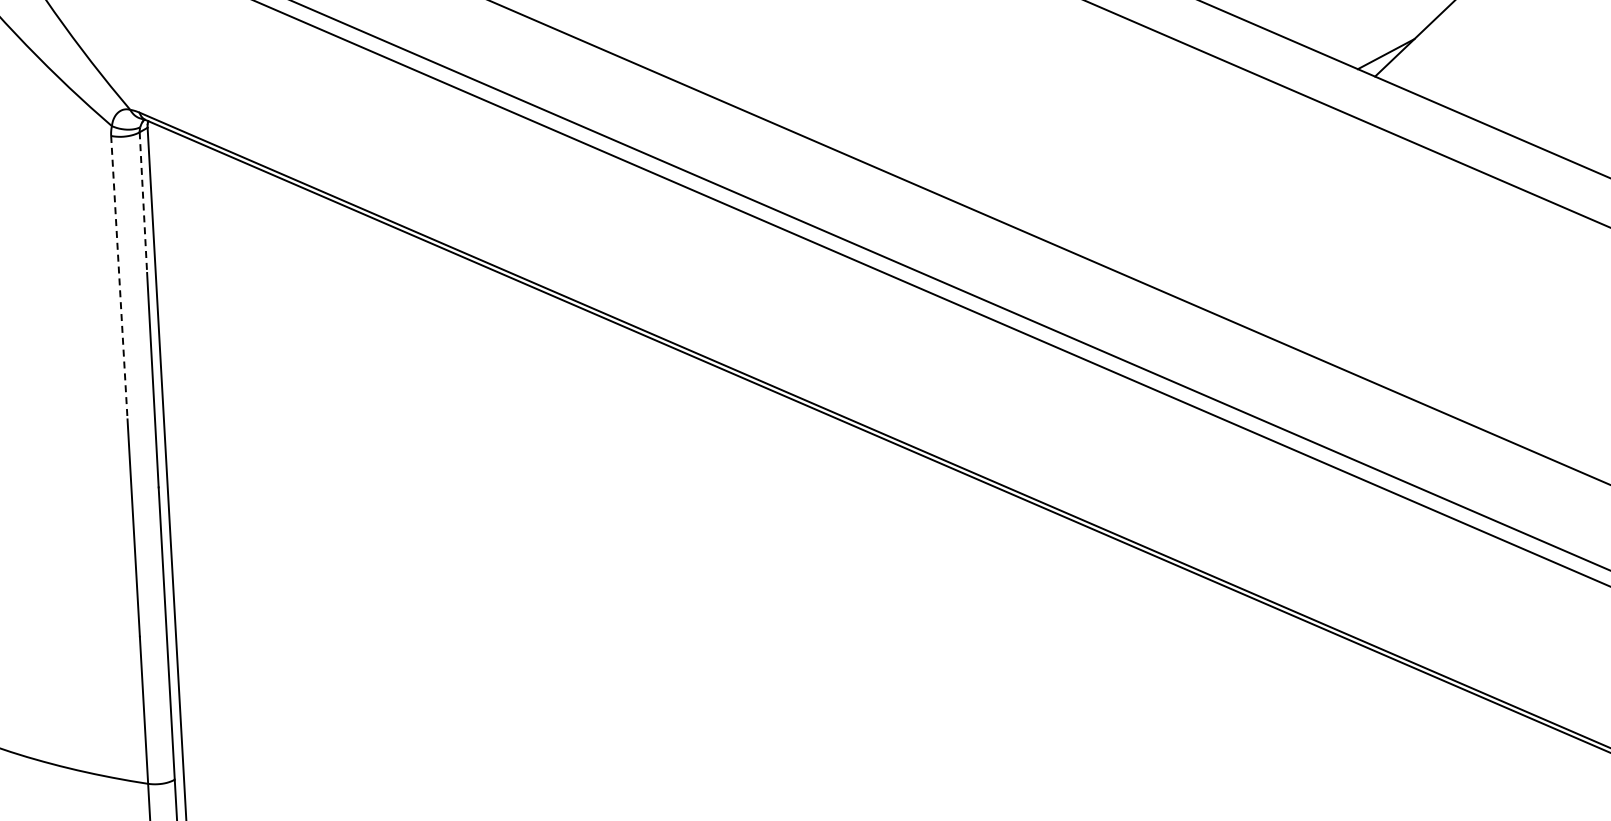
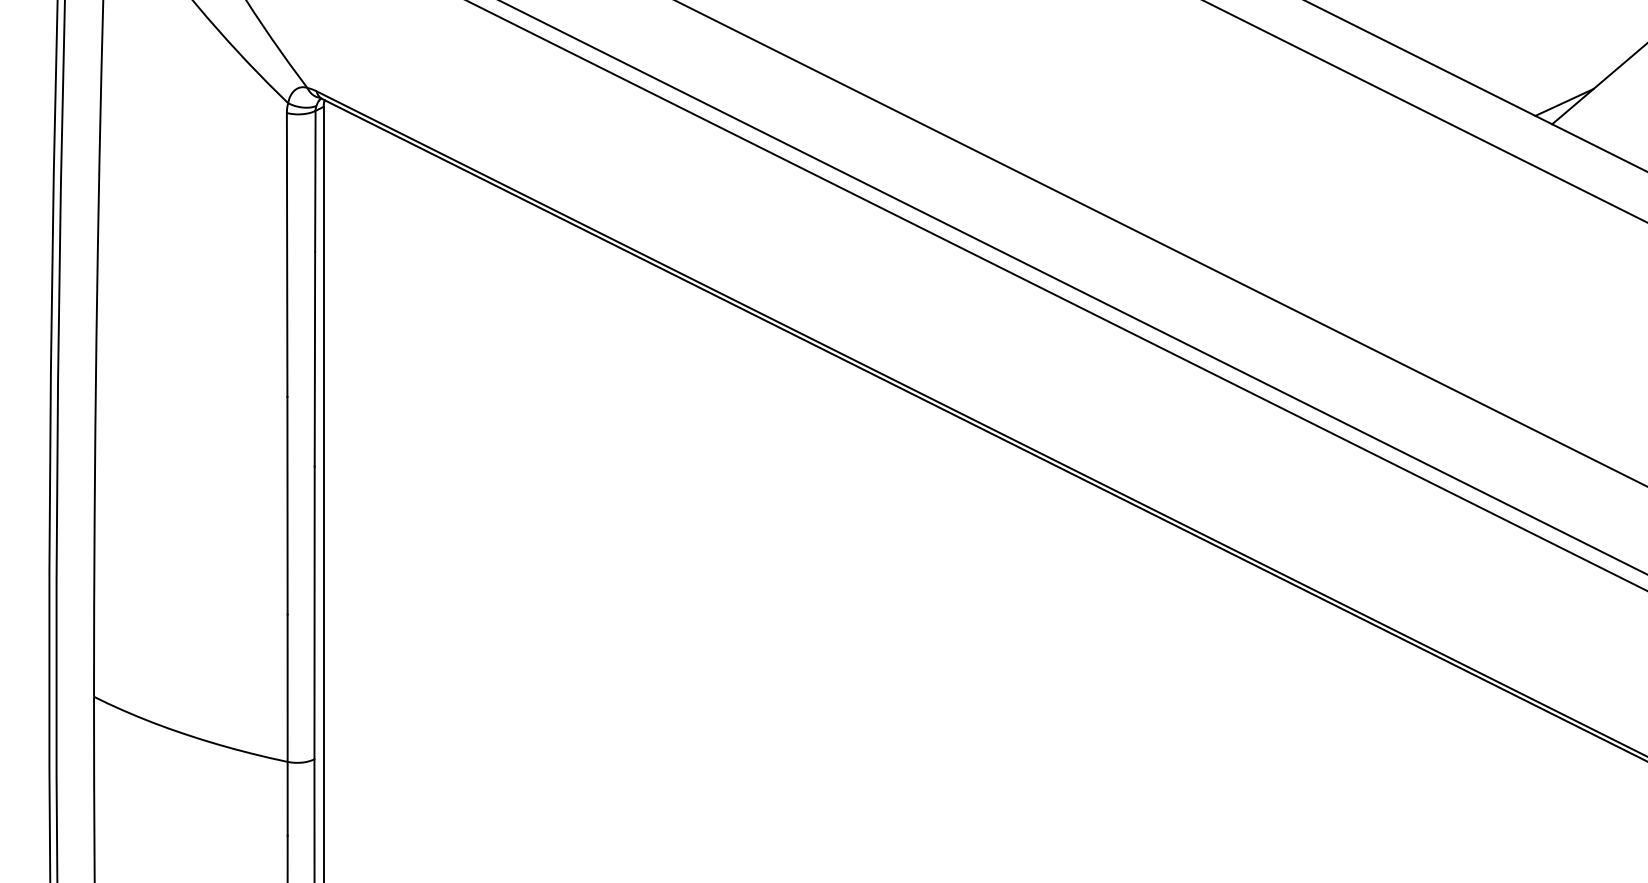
line: (143, 202) -> (315, 181), dashed -> solid
line: (119, 277) -> (287, 254), dashed -> solid

